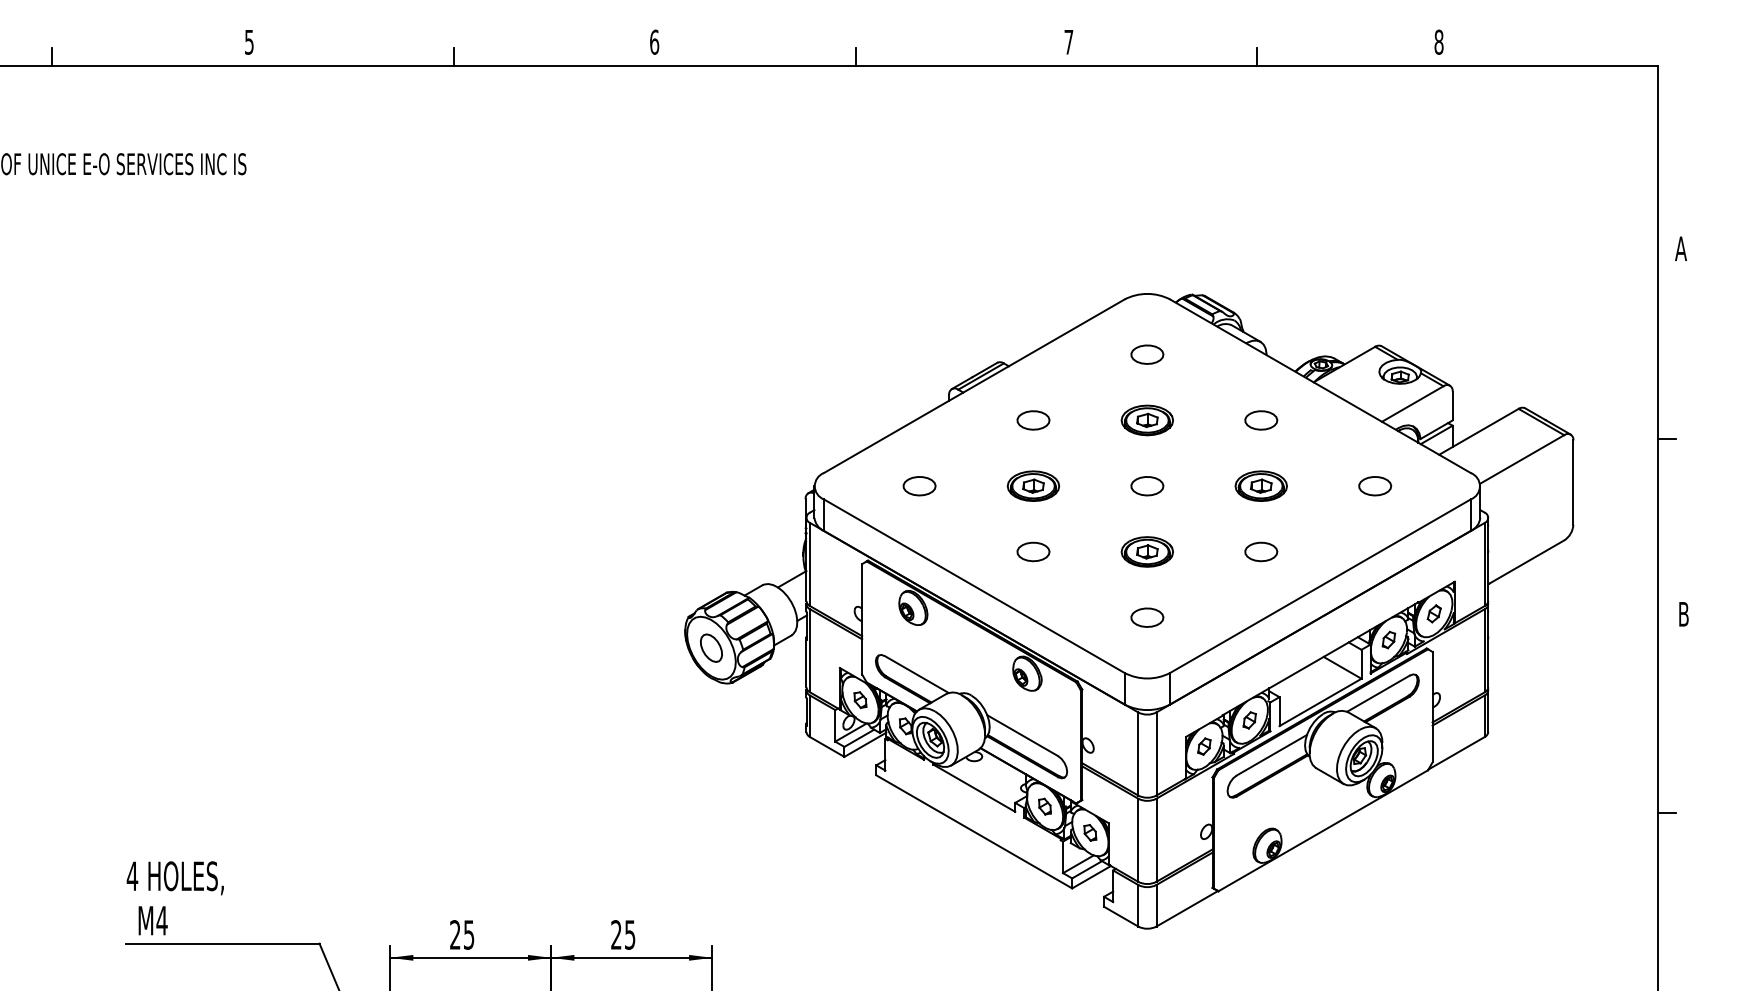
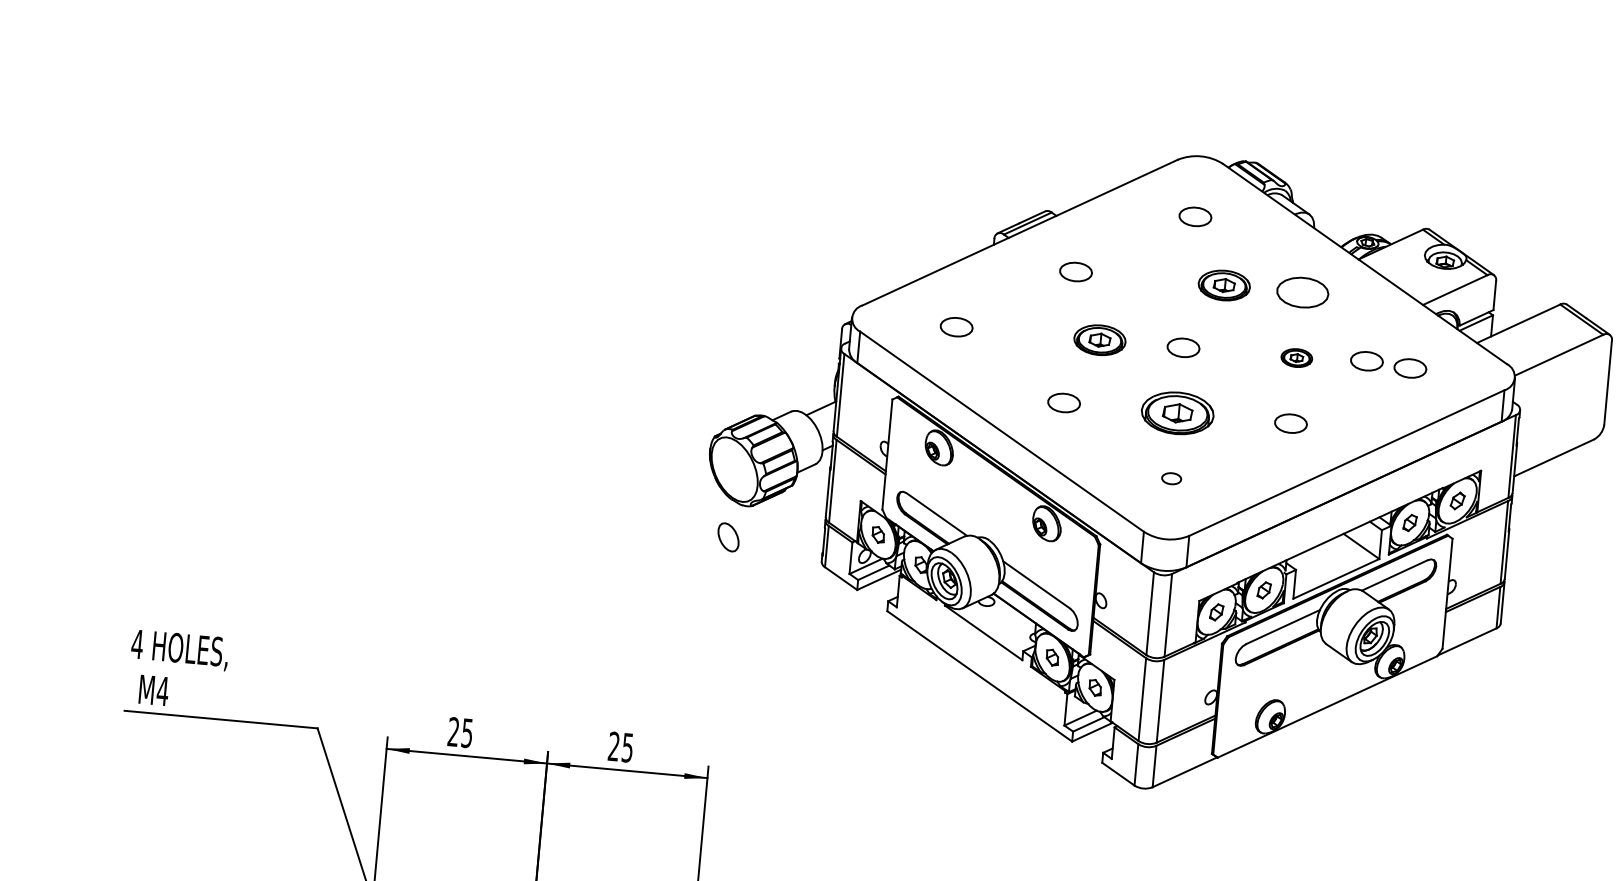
part: (1146, 420) -> (1223, 285), moved
part: (1261, 420) -> (1303, 292), size x1.6
part: (1331, 482) -> (1367, 360), added
part: (1033, 485) -> (1100, 339), moved
part: (1260, 485) -> (1296, 357), size x0.6
part: (1146, 551) -> (1176, 412), size x1.4
part: (1147, 617) -> (1171, 478), size x0.6
part: (710, 647) -> (727, 536), moved

